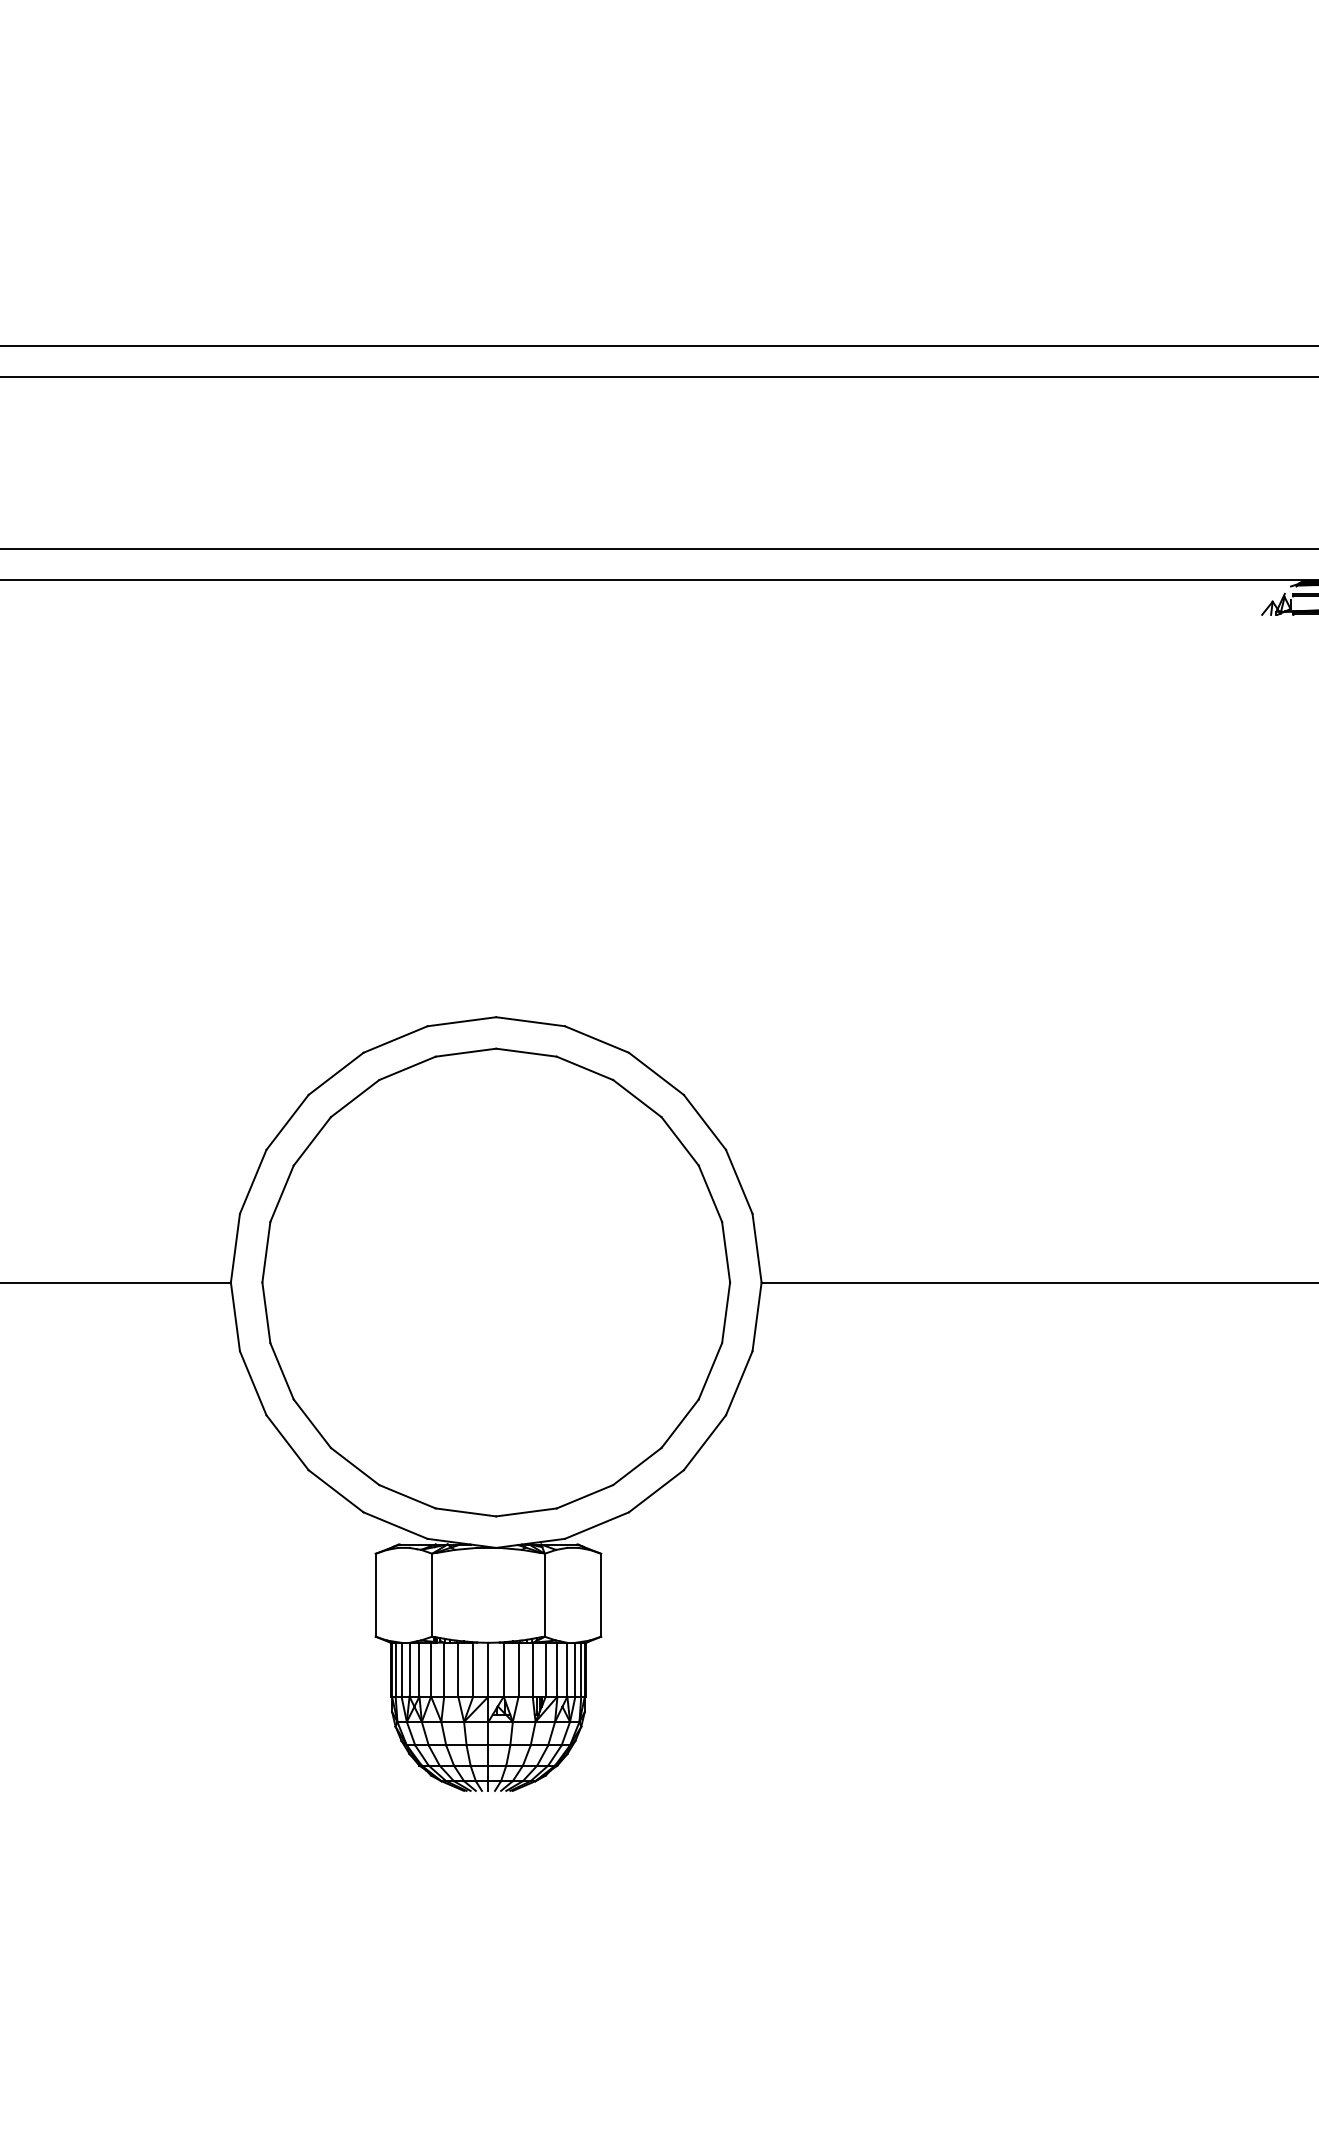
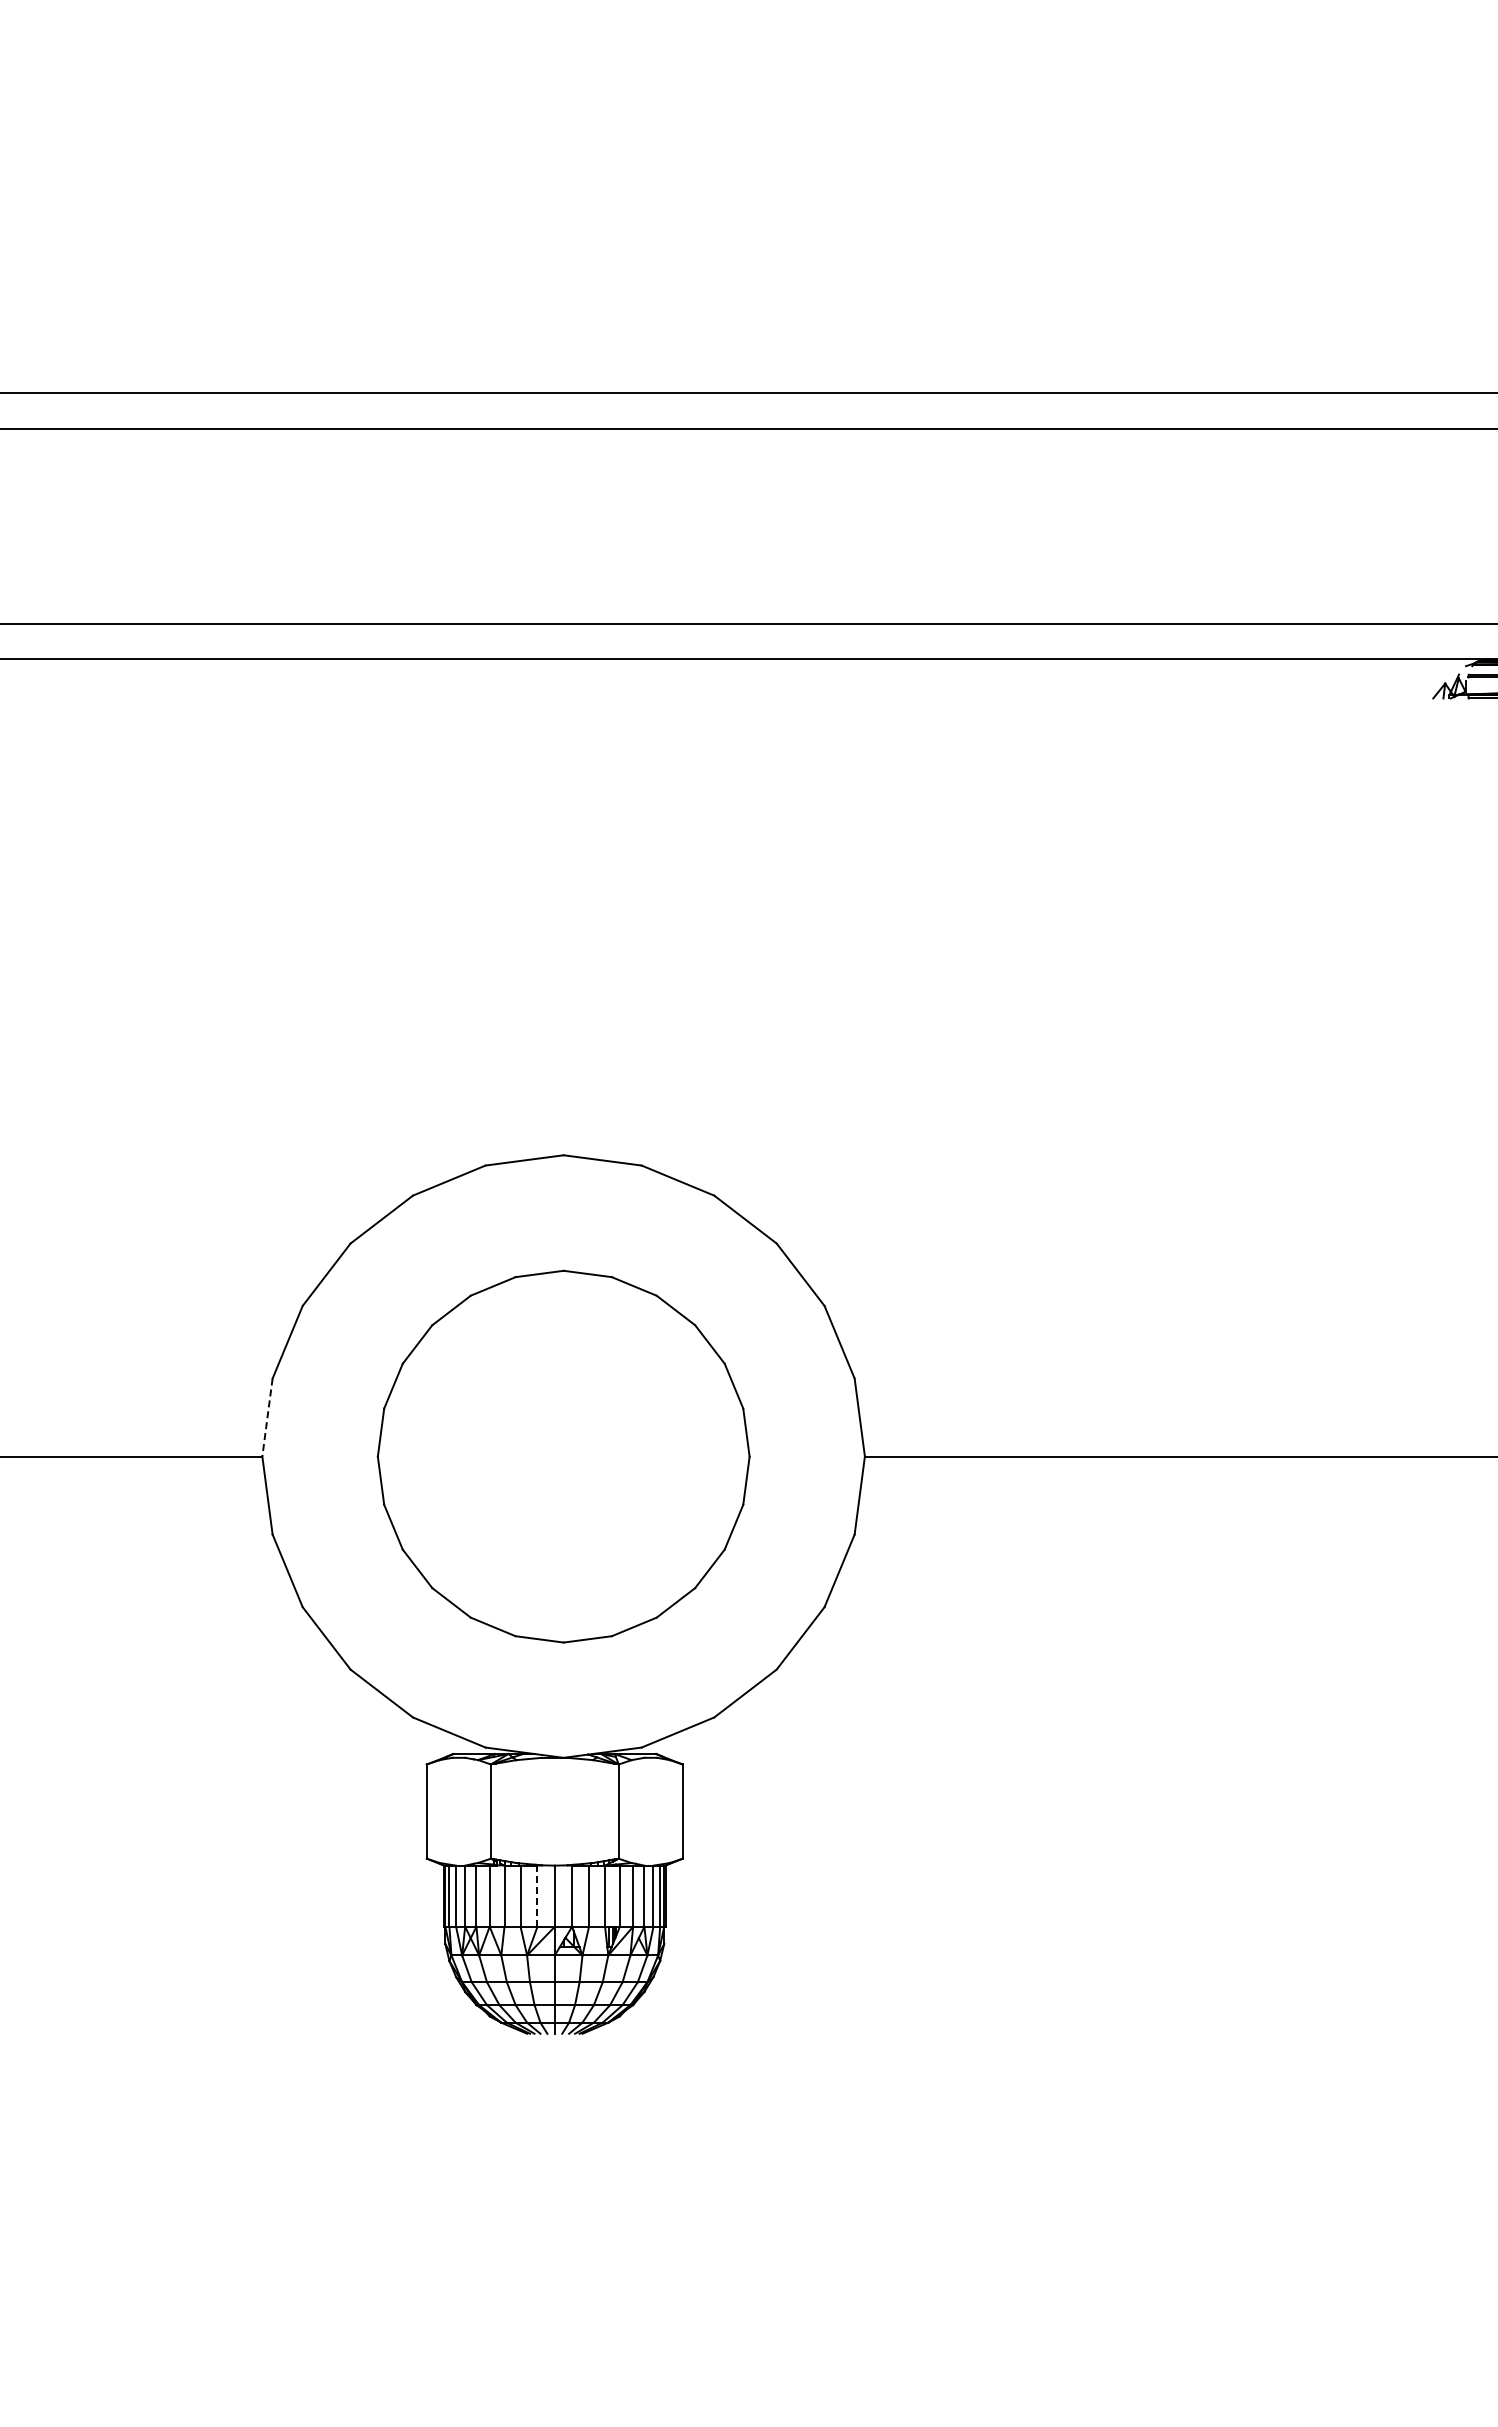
line: (235, 1249) -> (267, 1418), solid -> dashed
part: (496, 1282) -> (563, 1456), size x0.7
line: (473, 1670) -> (537, 1896), solid -> dashed

